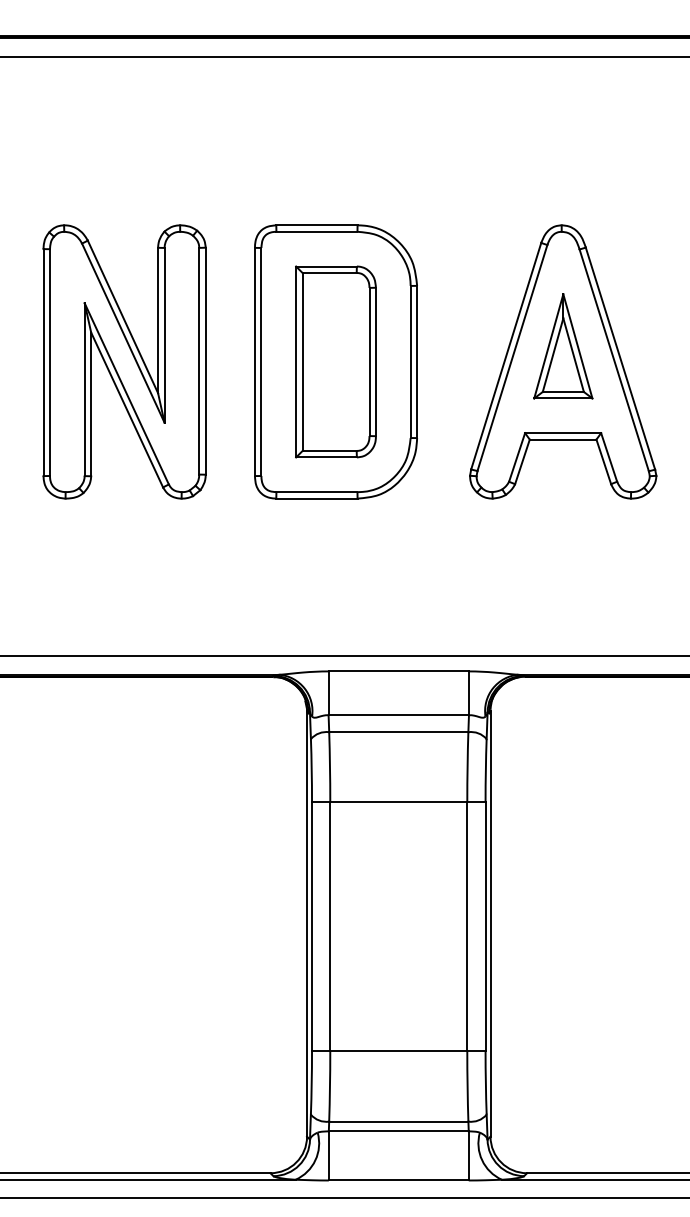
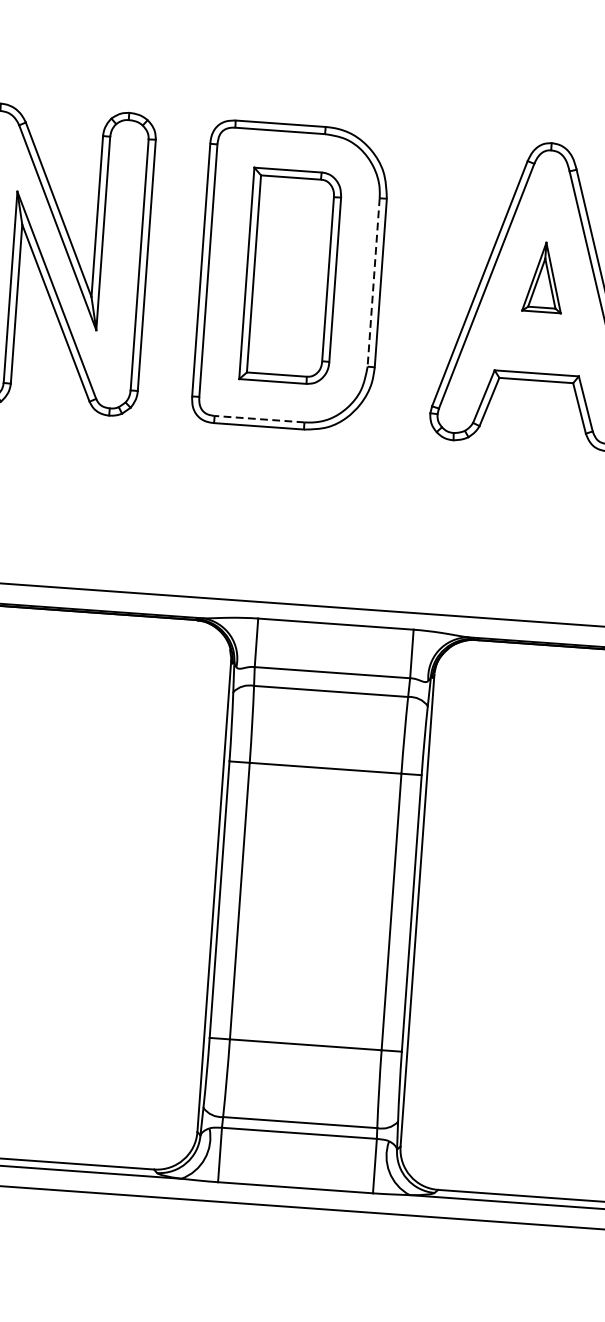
part: (563, 346) -> (544, 277), size x0.6
line: (410, 362) -> (373, 283), solid -> dashed
line: (316, 492) -> (259, 419), solid -> dashed

